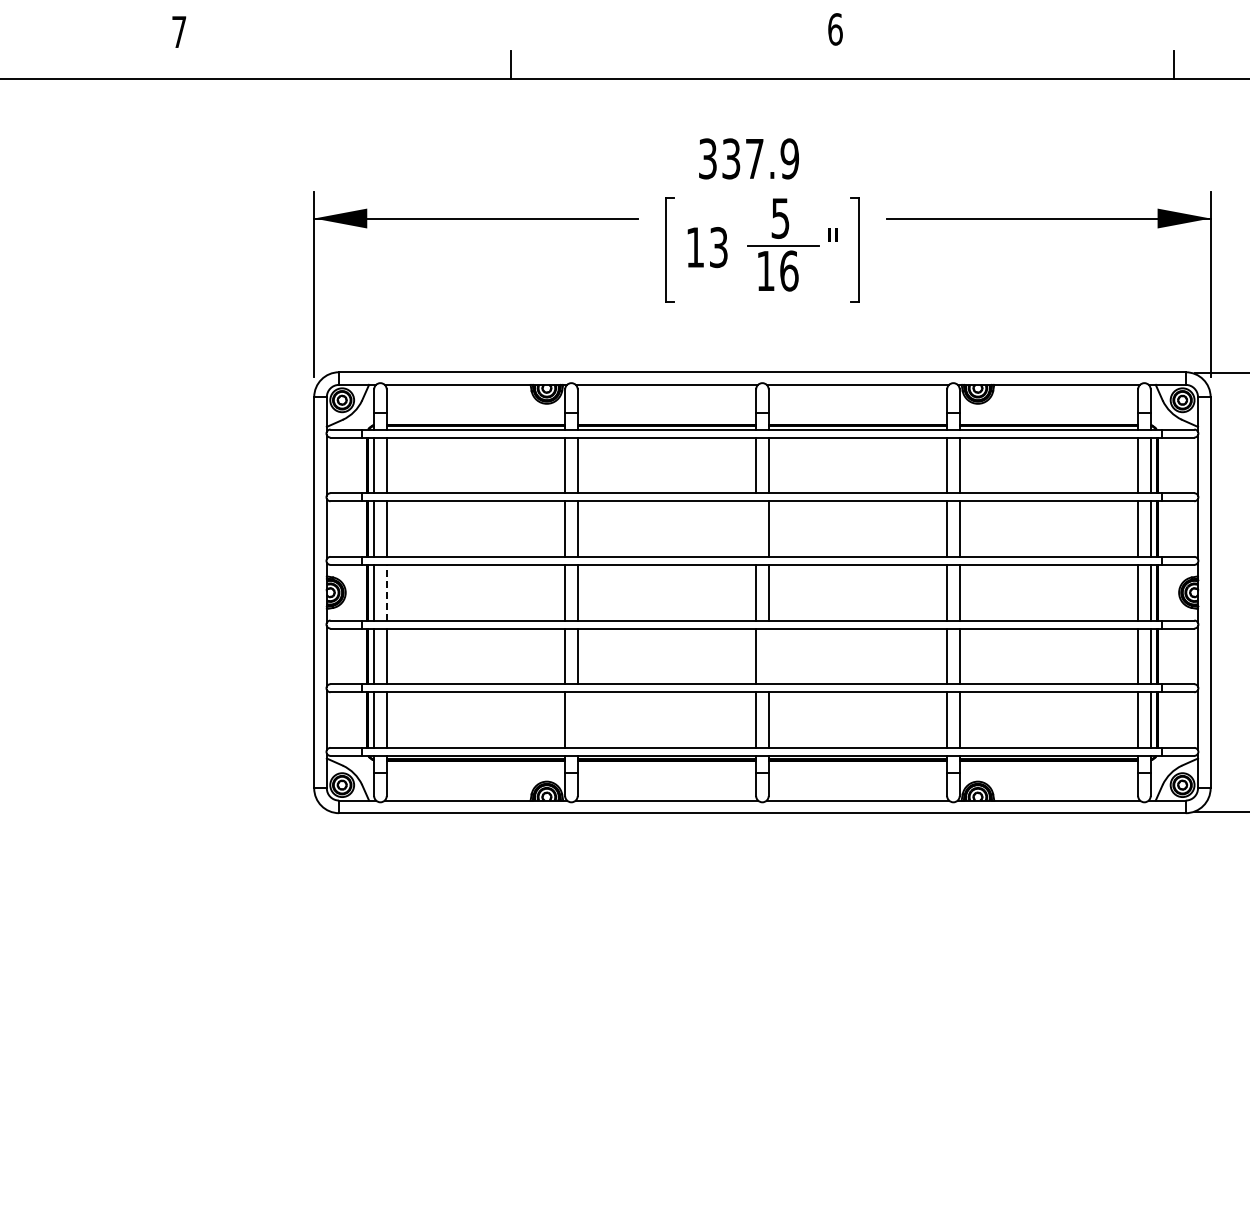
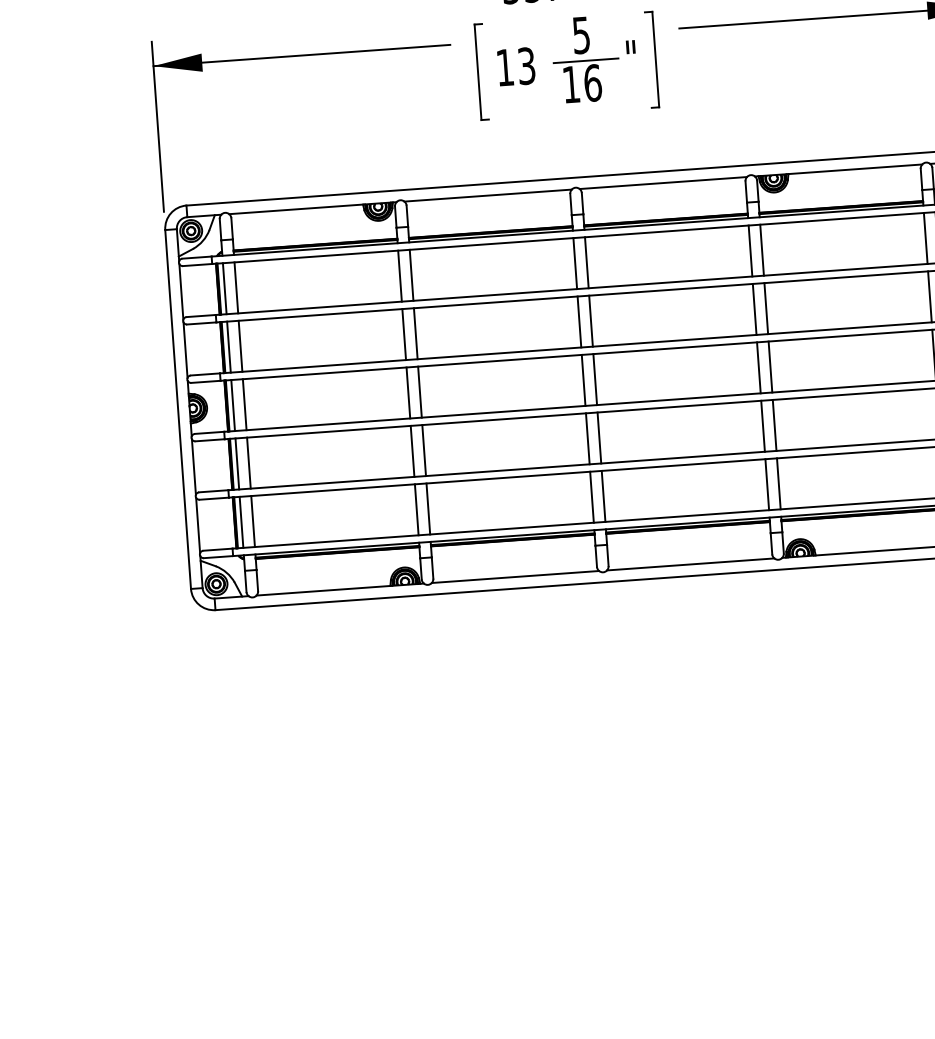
line: (756, 528) -> (579, 321), added
line: (386, 592) -> (244, 404), dashed -> solid
line: (768, 656) -> (599, 438), added
line: (577, 719) -> (428, 508), added

